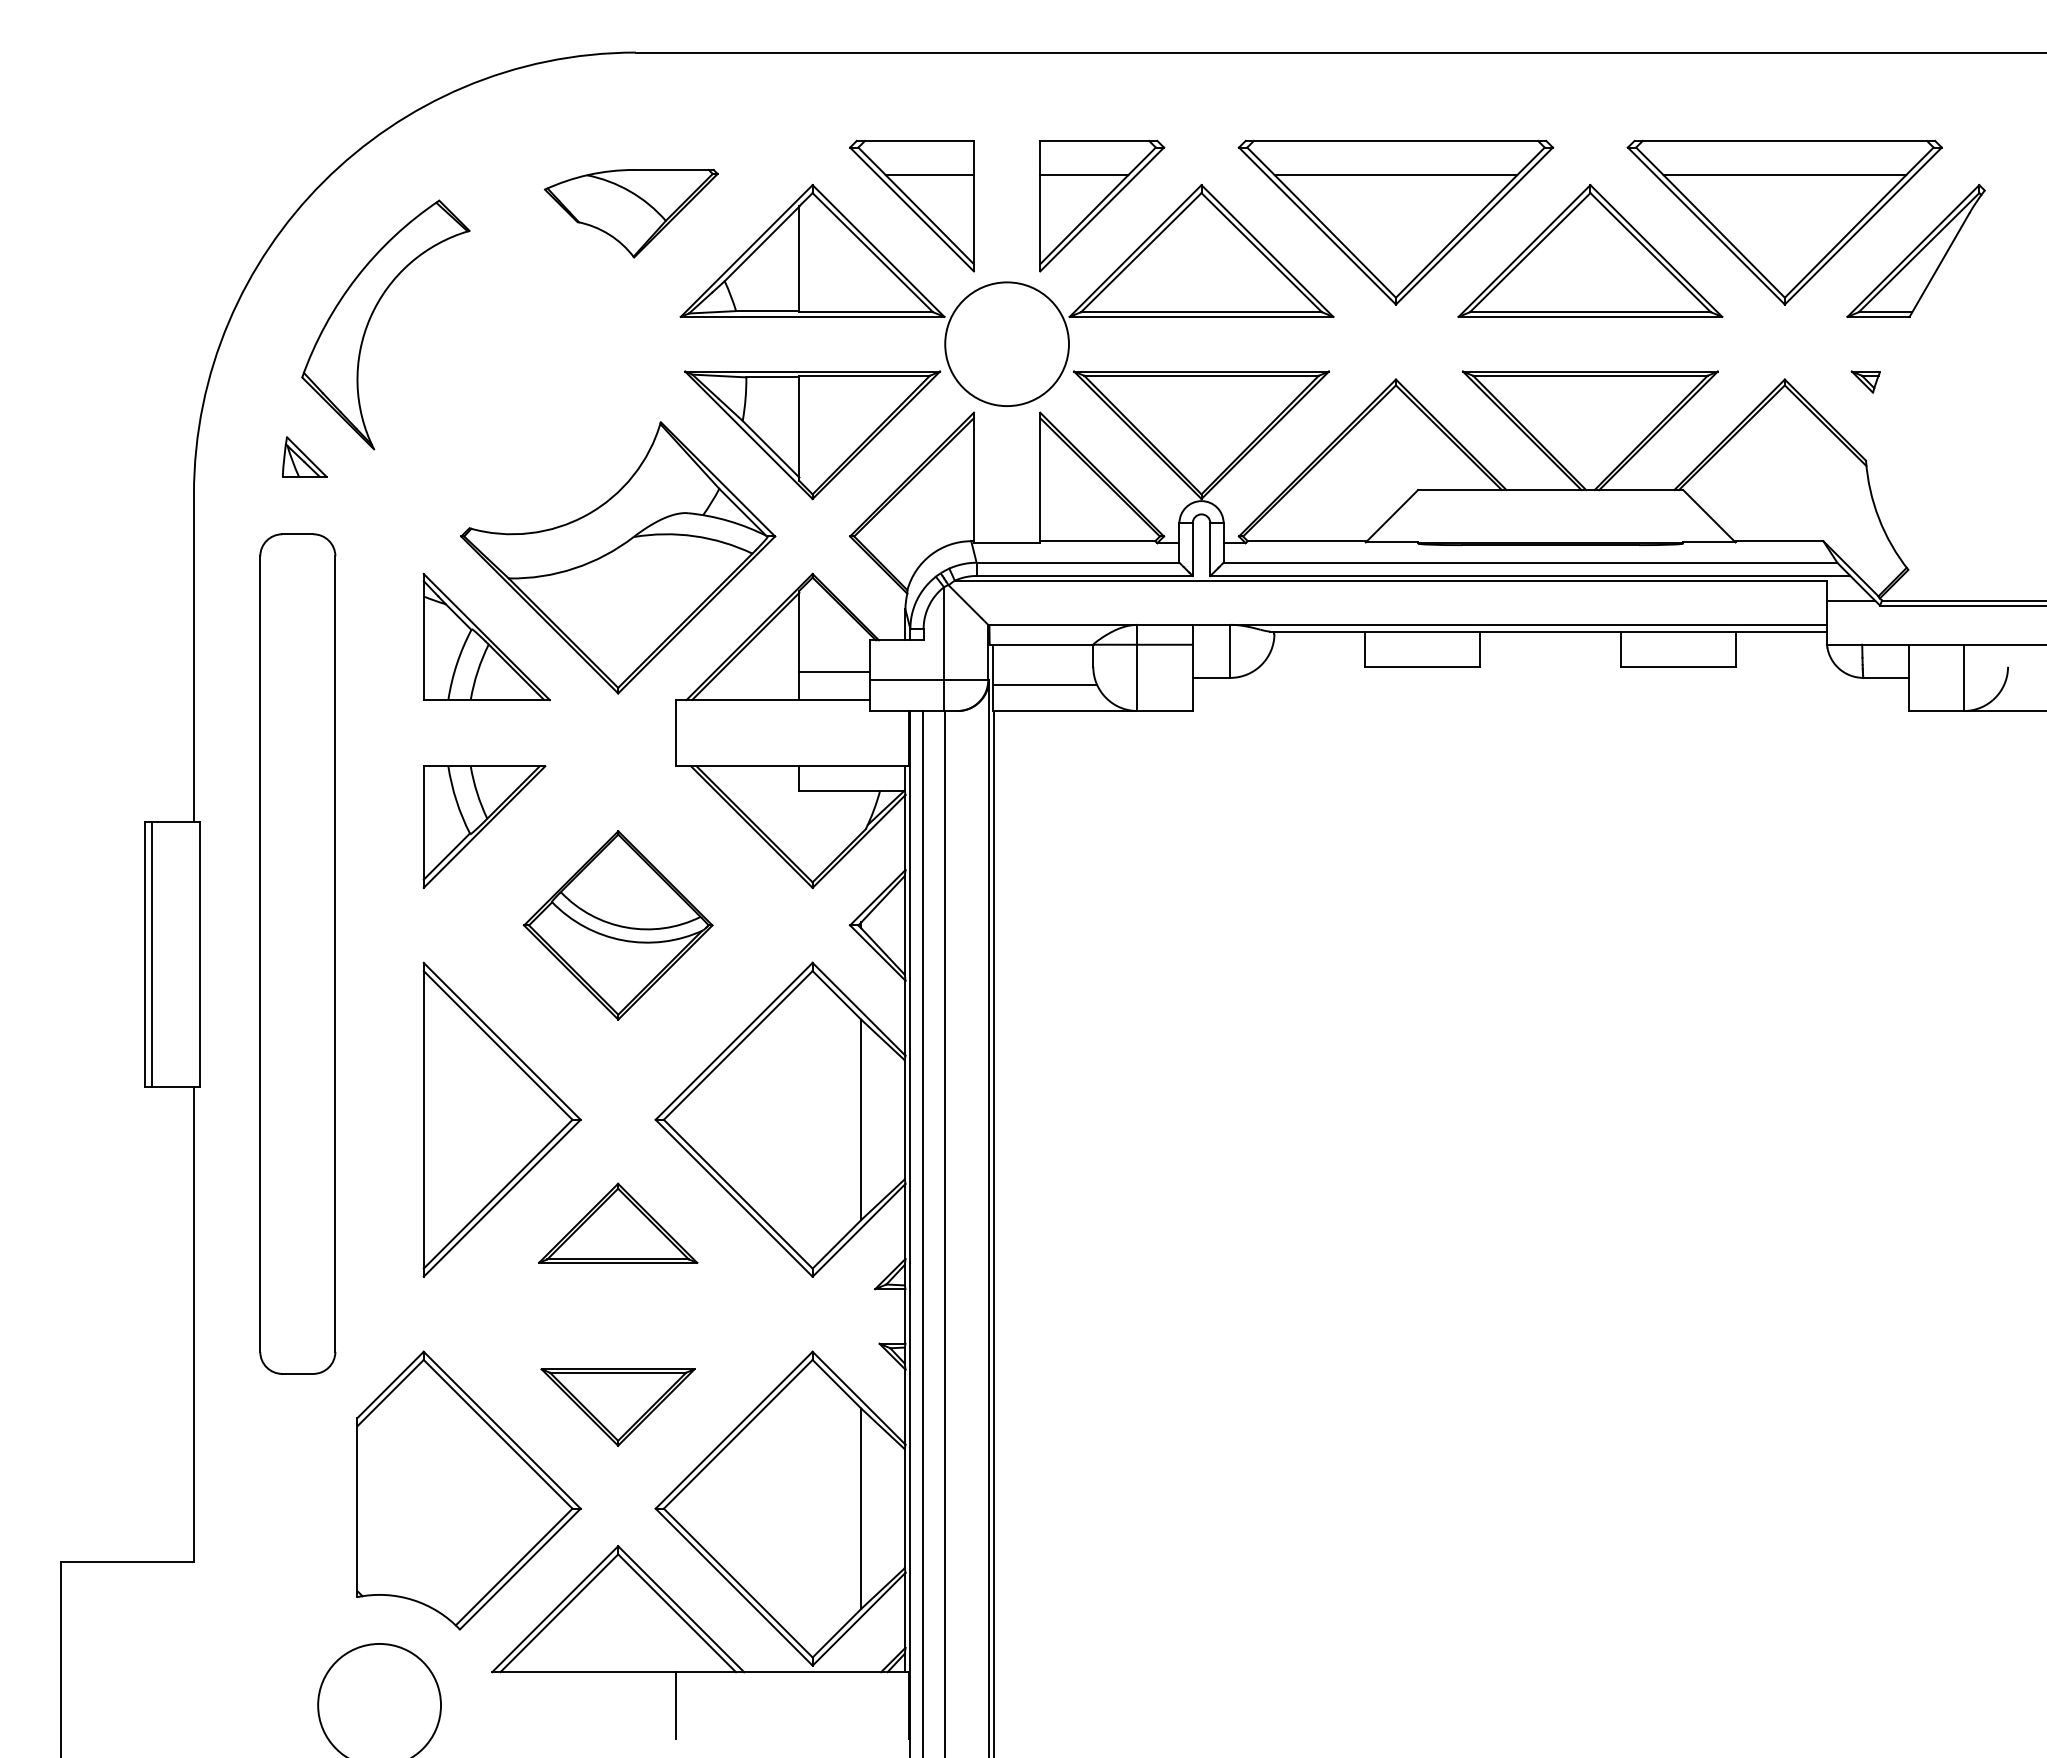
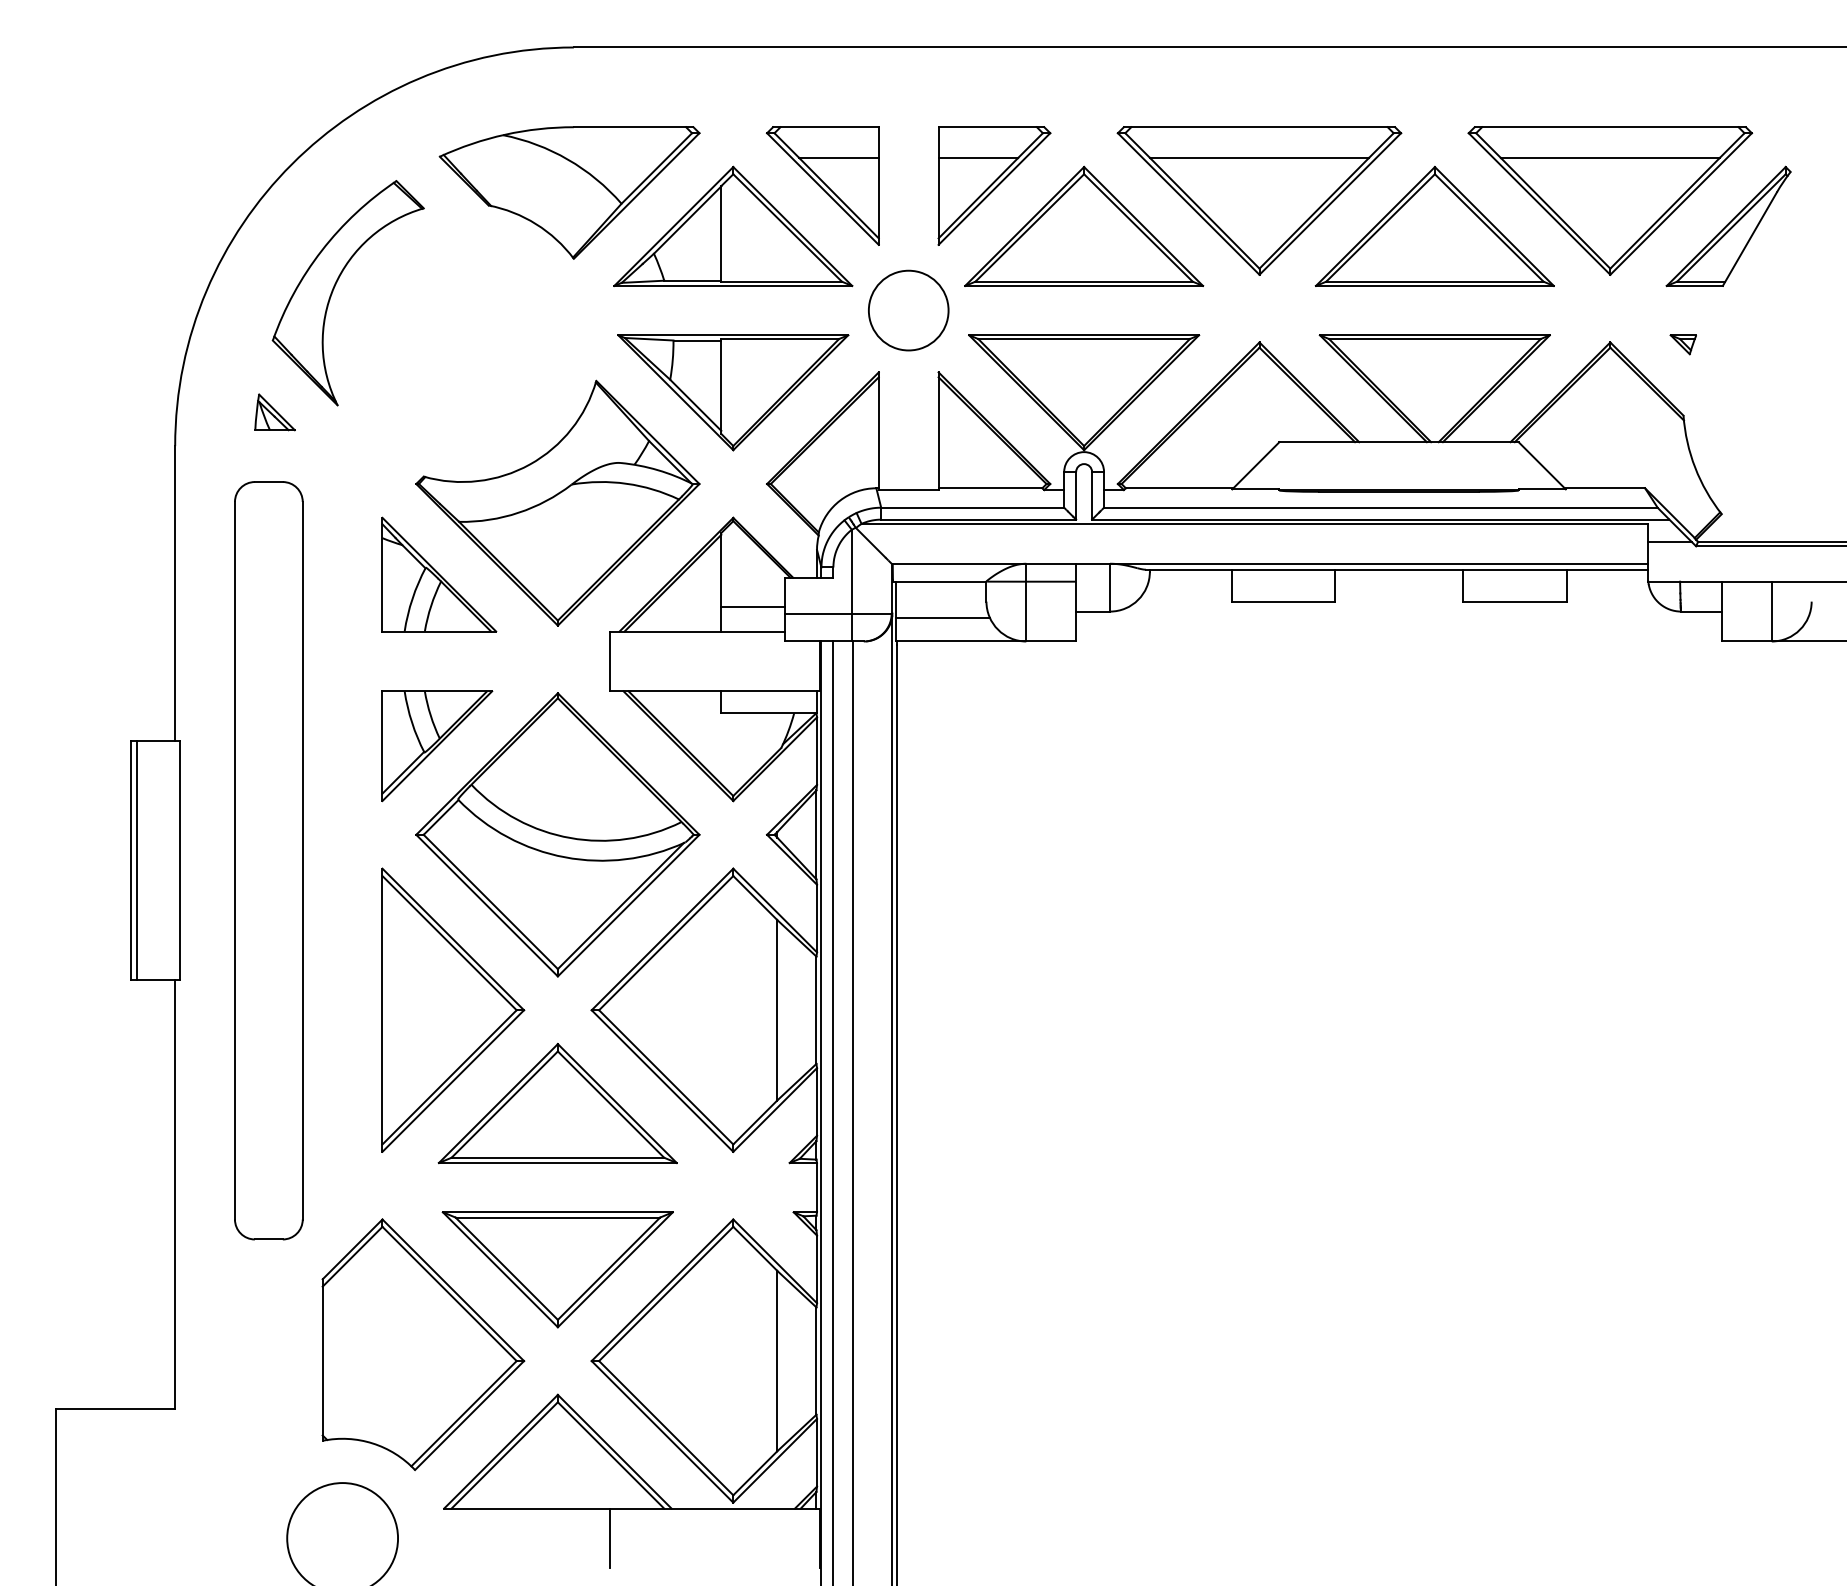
part: (631, 213) -> (569, 192), size x1.67
circle: (1006, 344) -> (908, 310), size x0.71
part: (618, 925) -> (558, 834), size x1.67
part: (617, 1223) -> (557, 1103), size x1.67
part: (617, 1407) -> (557, 1269), size x1.67

